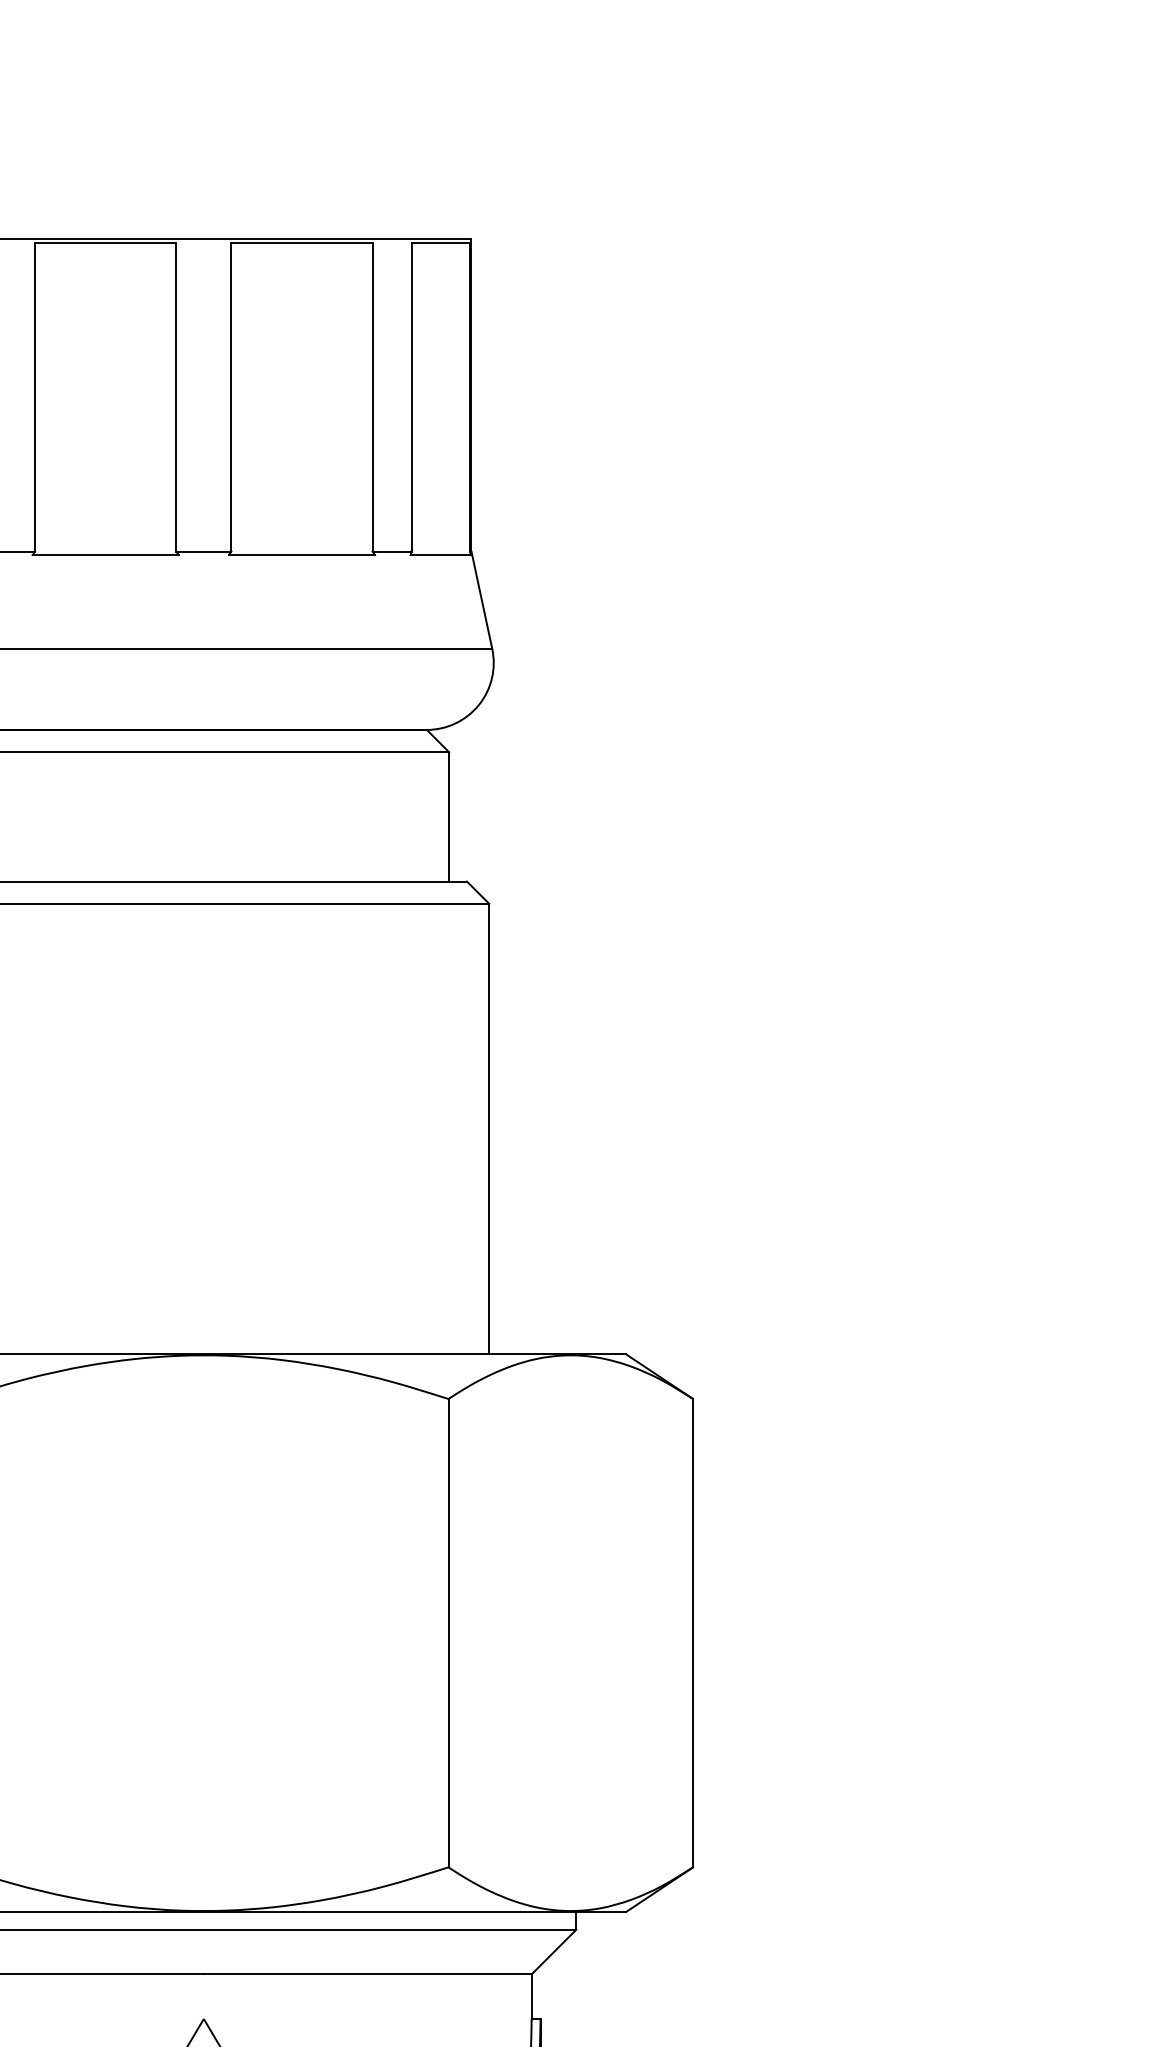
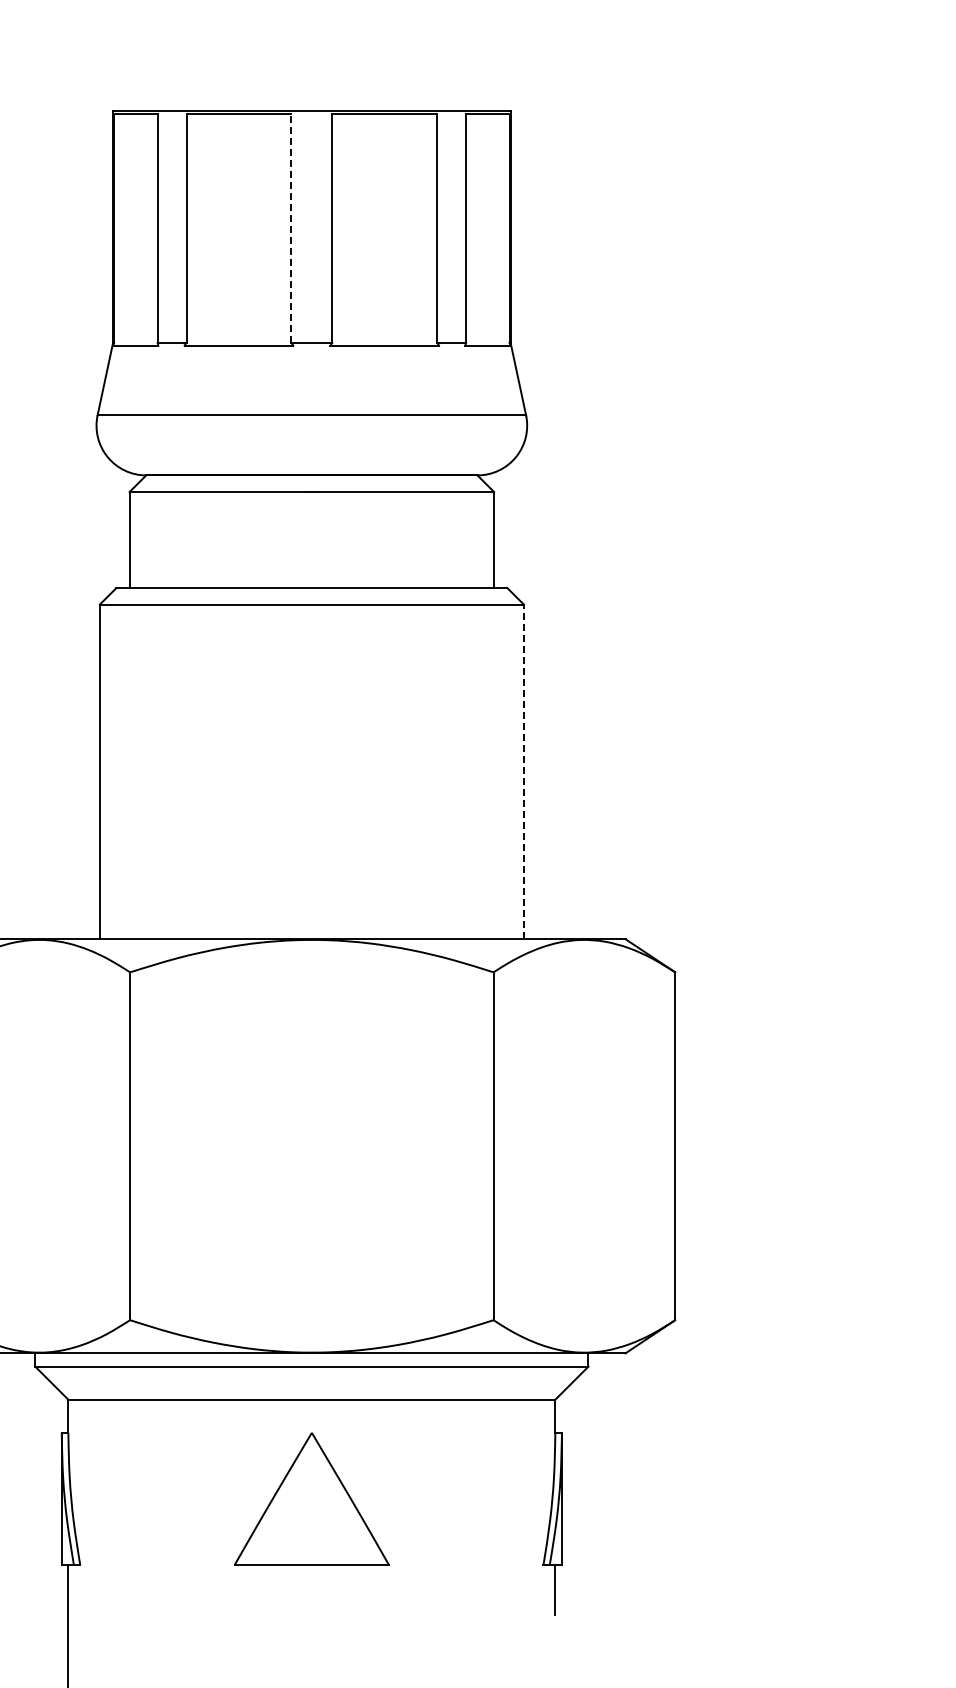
line: (176, 397) -> (291, 228), solid -> dashed
line: (488, 1128) -> (523, 771), solid -> dashed

